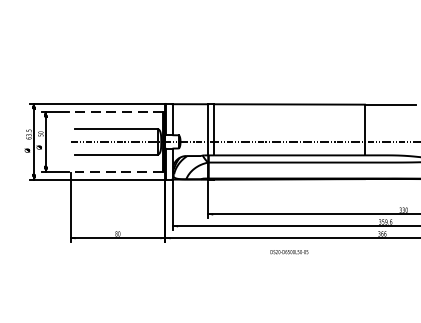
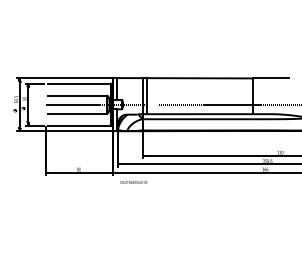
line: (118, 111) -> (79, 83), dashed -> solid
line: (120, 171) -> (80, 125), dashed -> solid
text: (288, 252) -> (133, 182), moved

